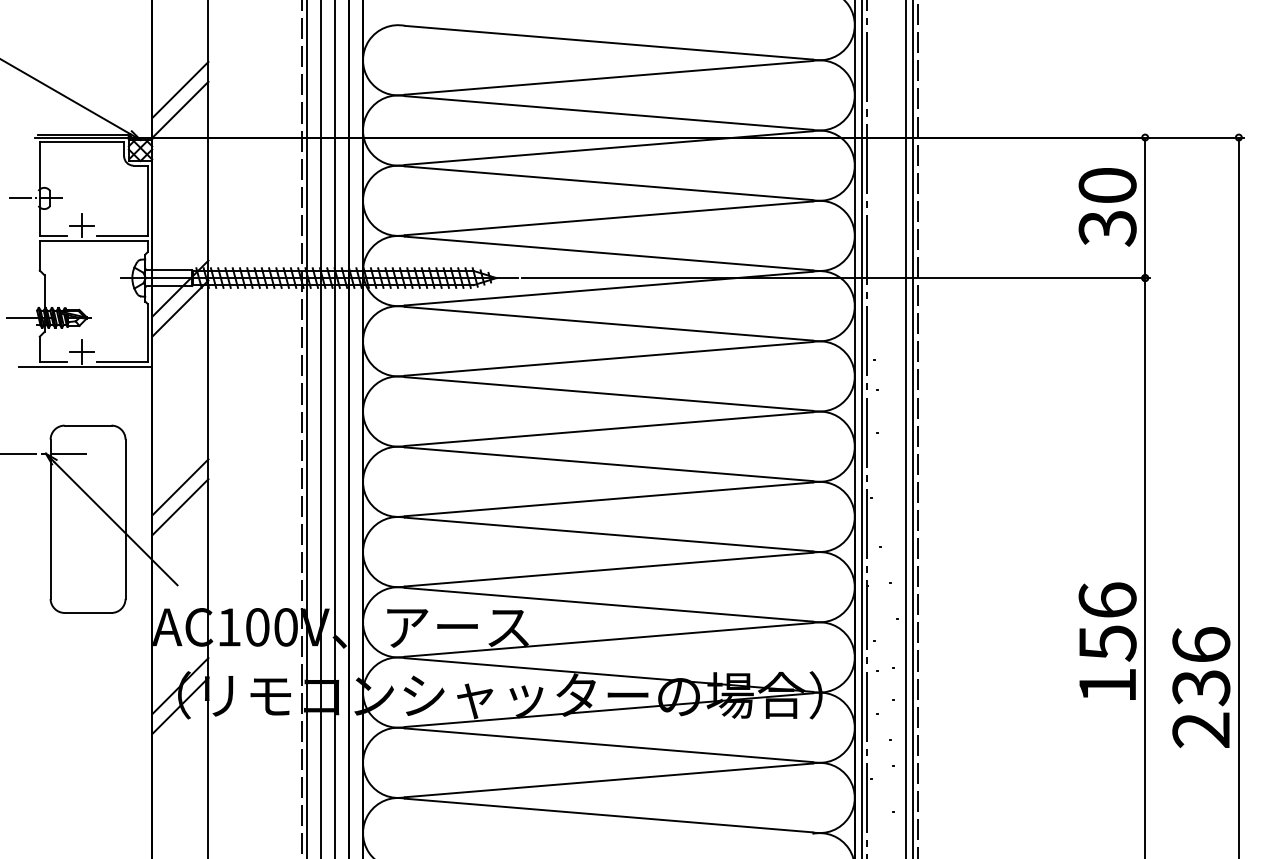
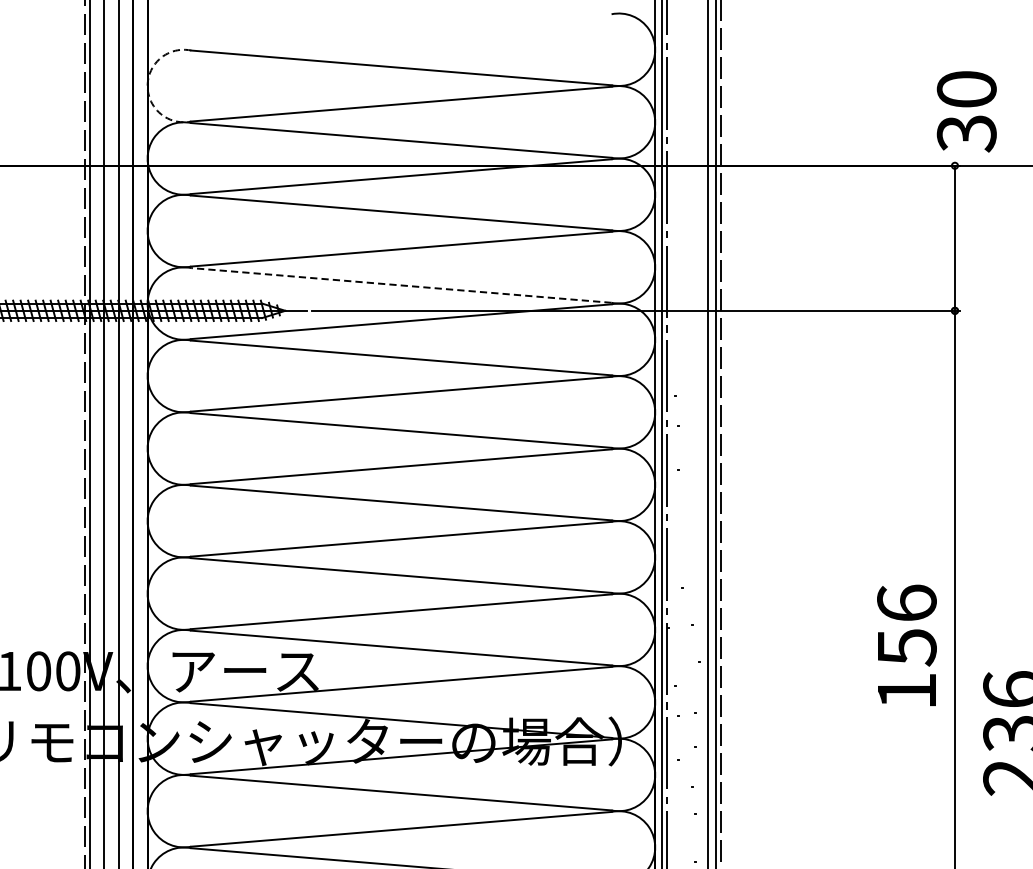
arc: (363, 60) -> (148, 86), solid -> dashed
text: (1107, 207) -> (966, 112), moved
line: (608, 253) -> (400, 285), solid -> dashed
text: (1107, 640) -> (906, 644), moved

